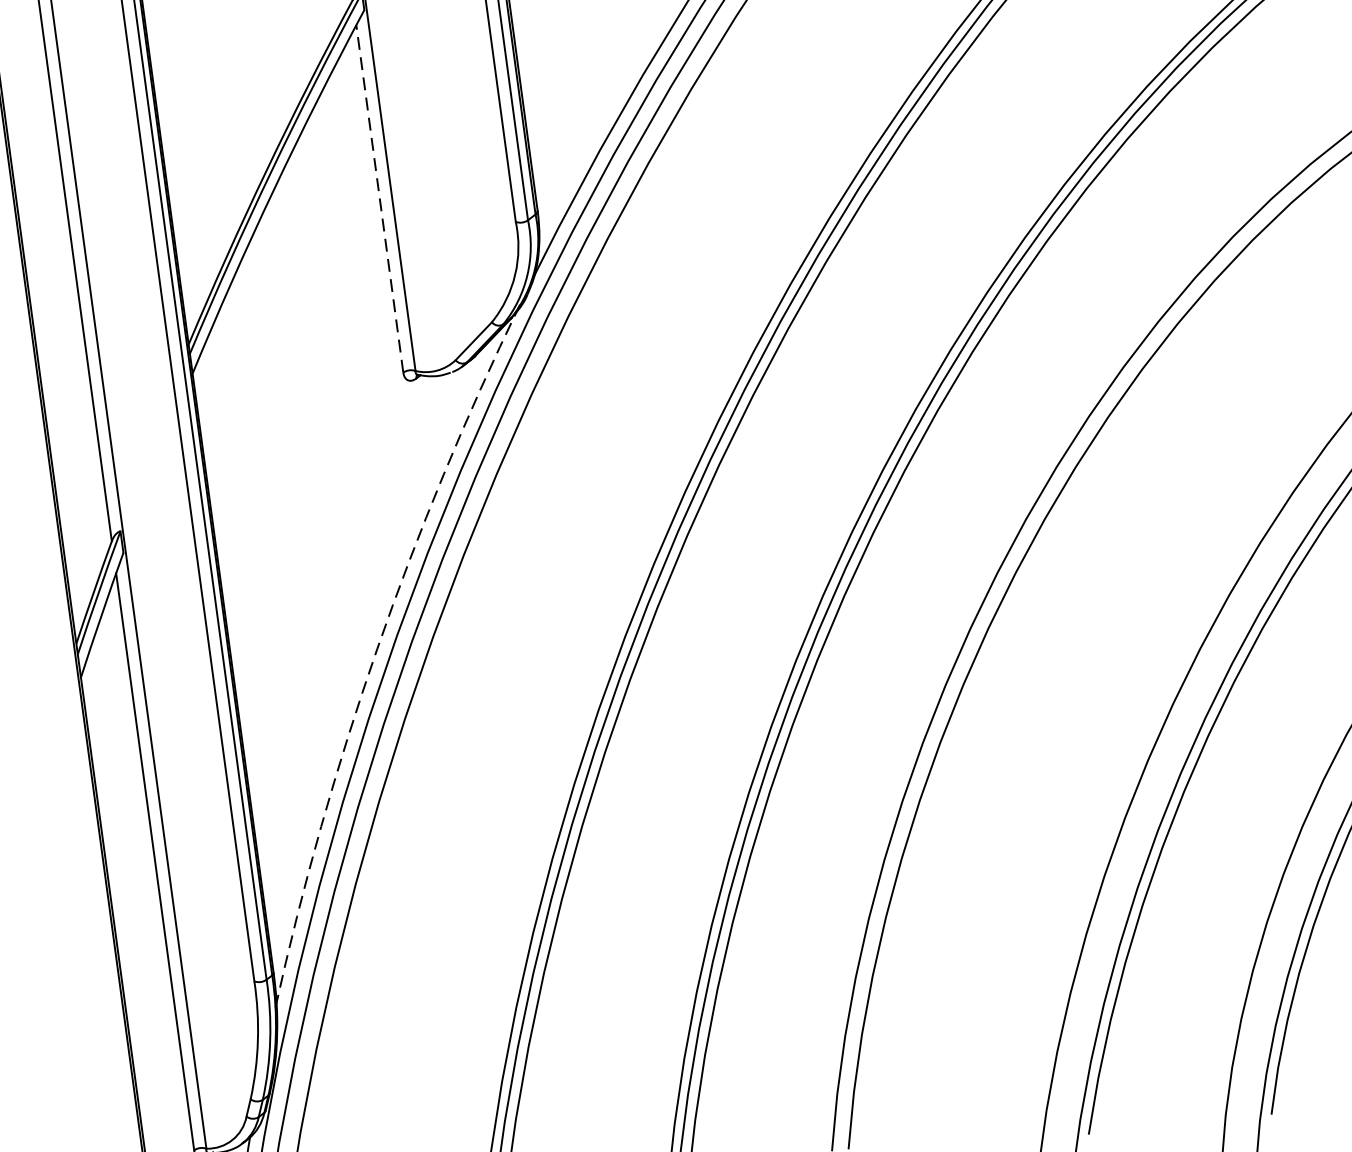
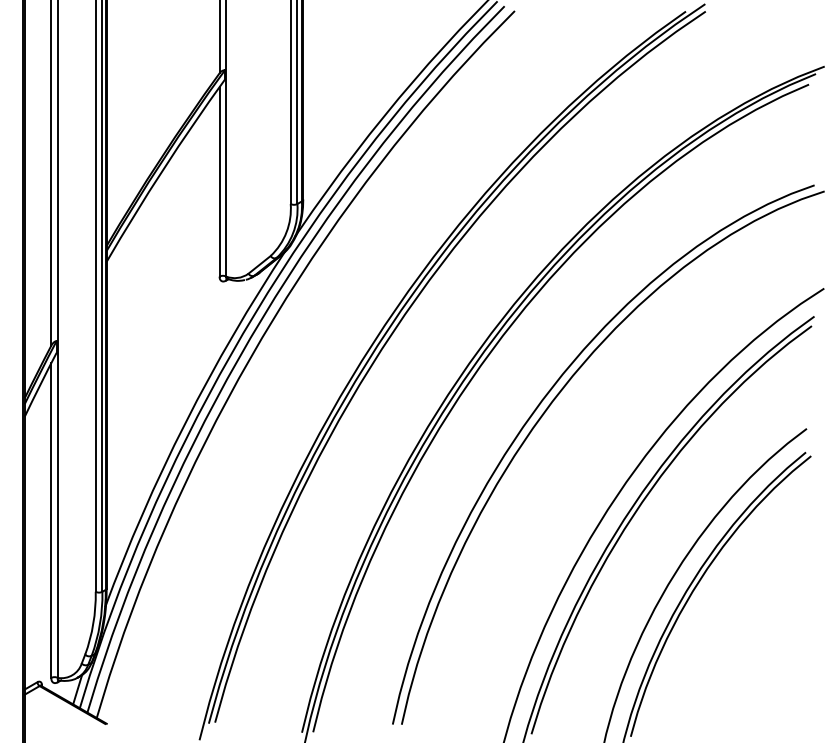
line: (379, 198) -> (219, 181), dashed -> solid
arc: (377, 648) -> (185, 422), dashed -> solid

